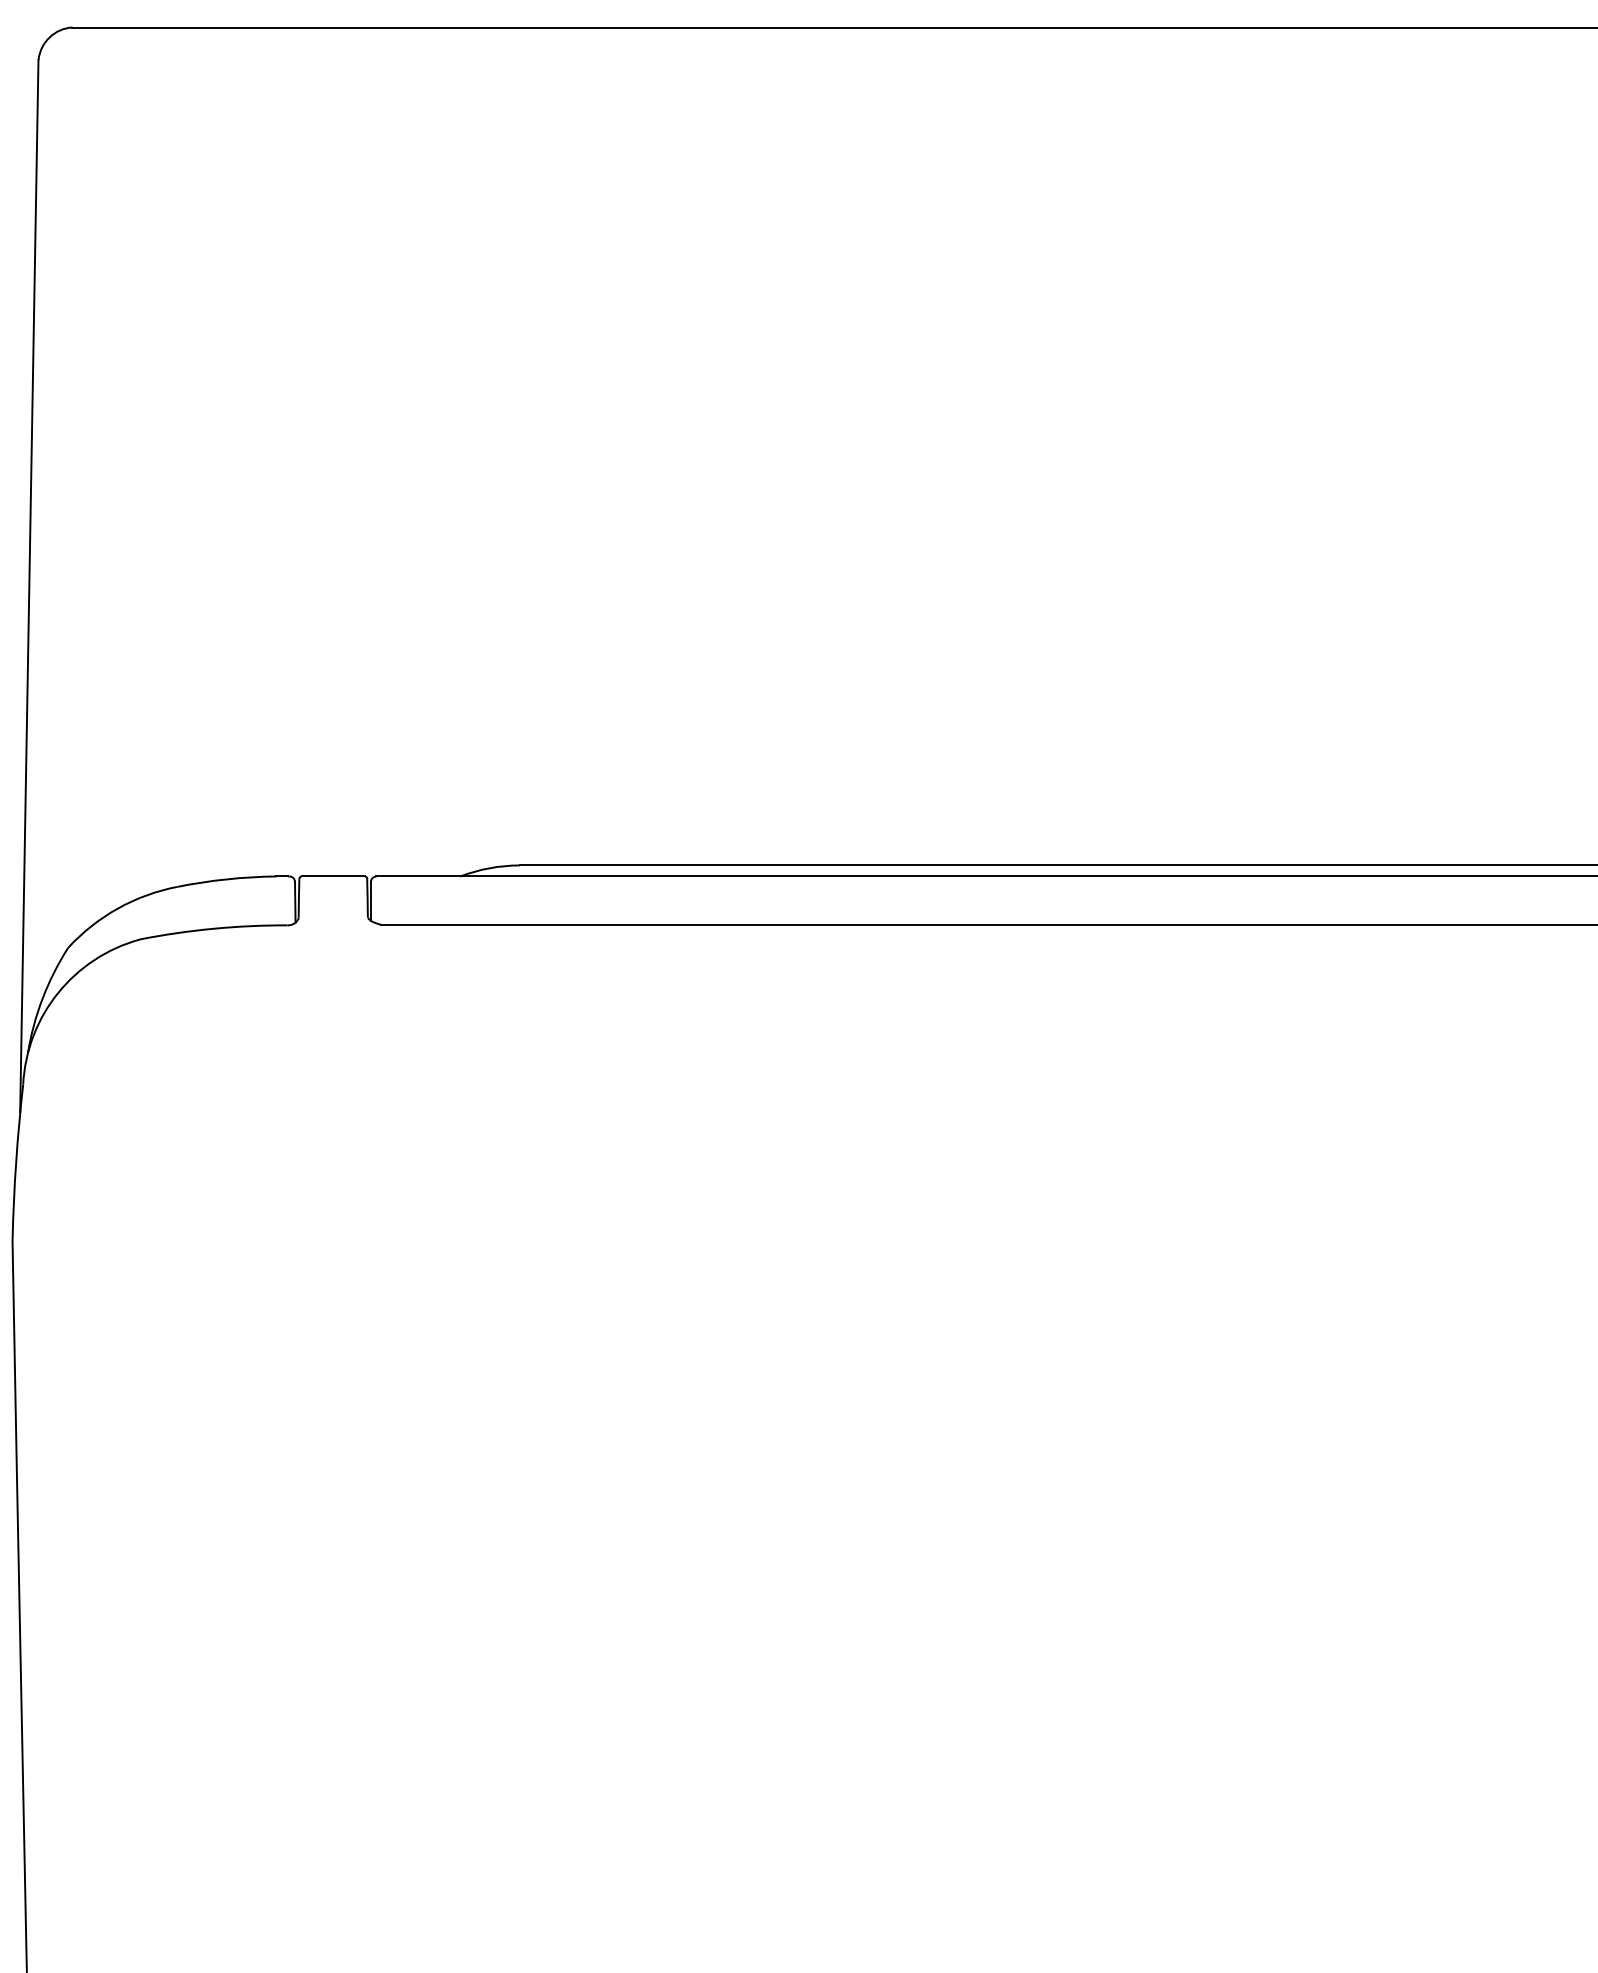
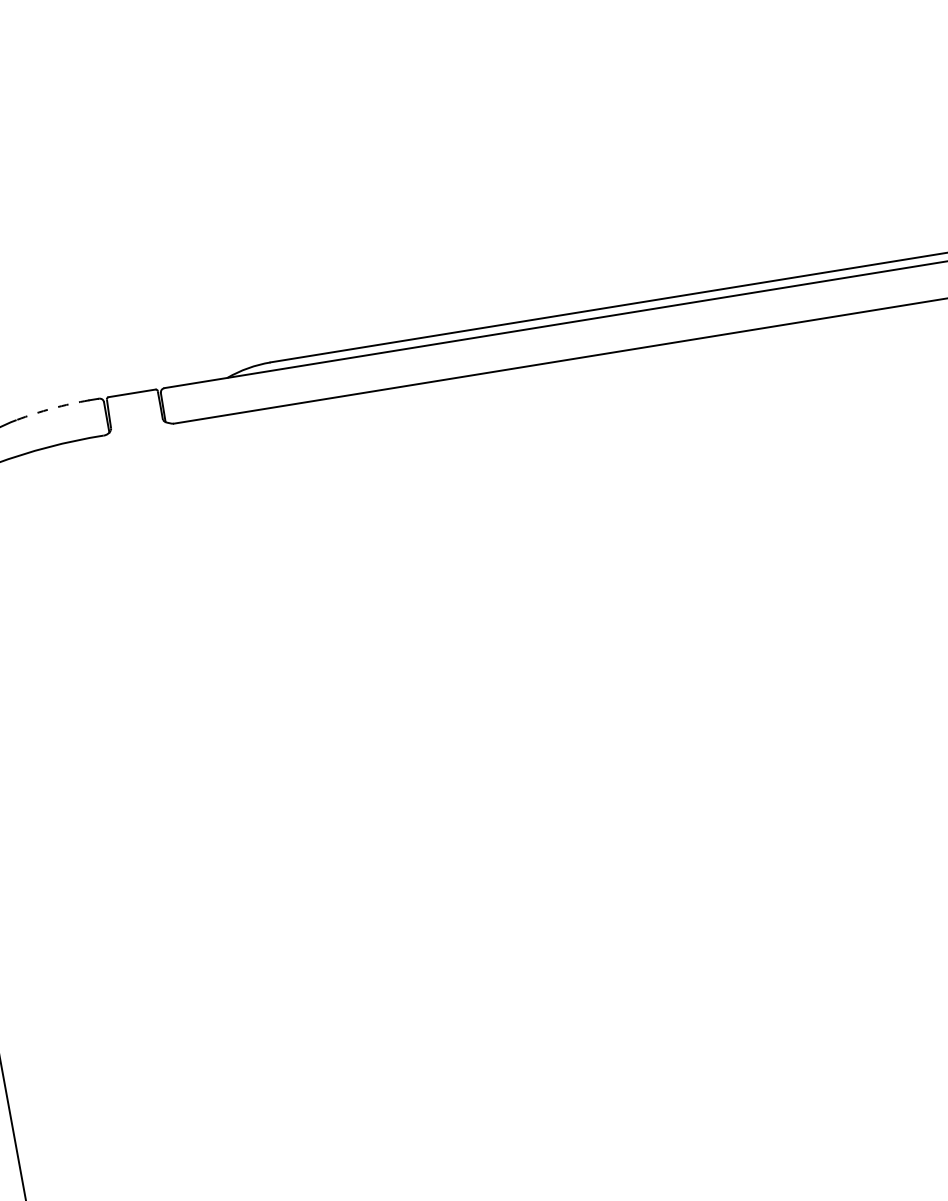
arc: (226, 879) -> (52, 408), solid -> dashed

